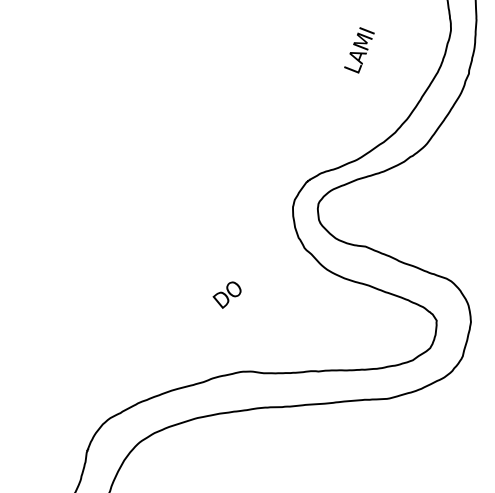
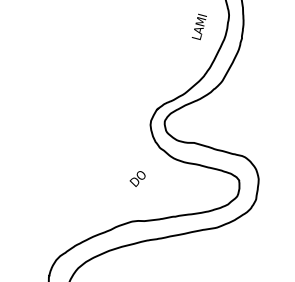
text: (357, 49) -> (198, 26), moved
text: (226, 294) -> (137, 178), moved

